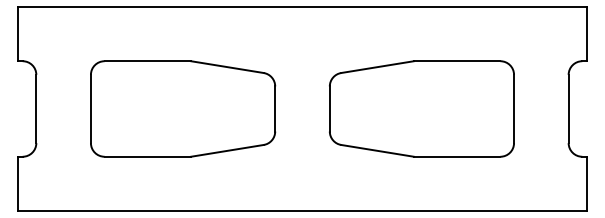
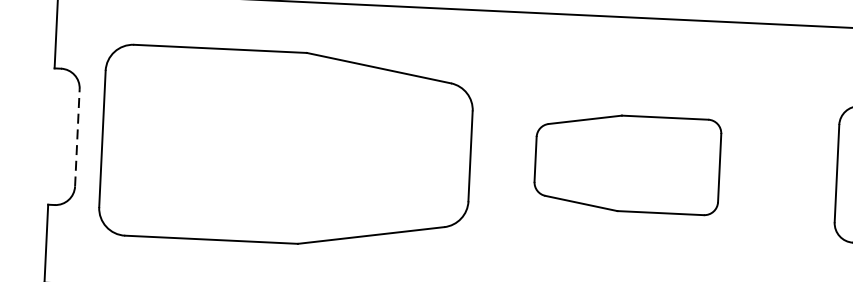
line: (36, 108) -> (77, 137), solid -> dashed
part: (183, 108) -> (287, 146), size x1.4
part: (421, 108) -> (627, 162), size x0.7

